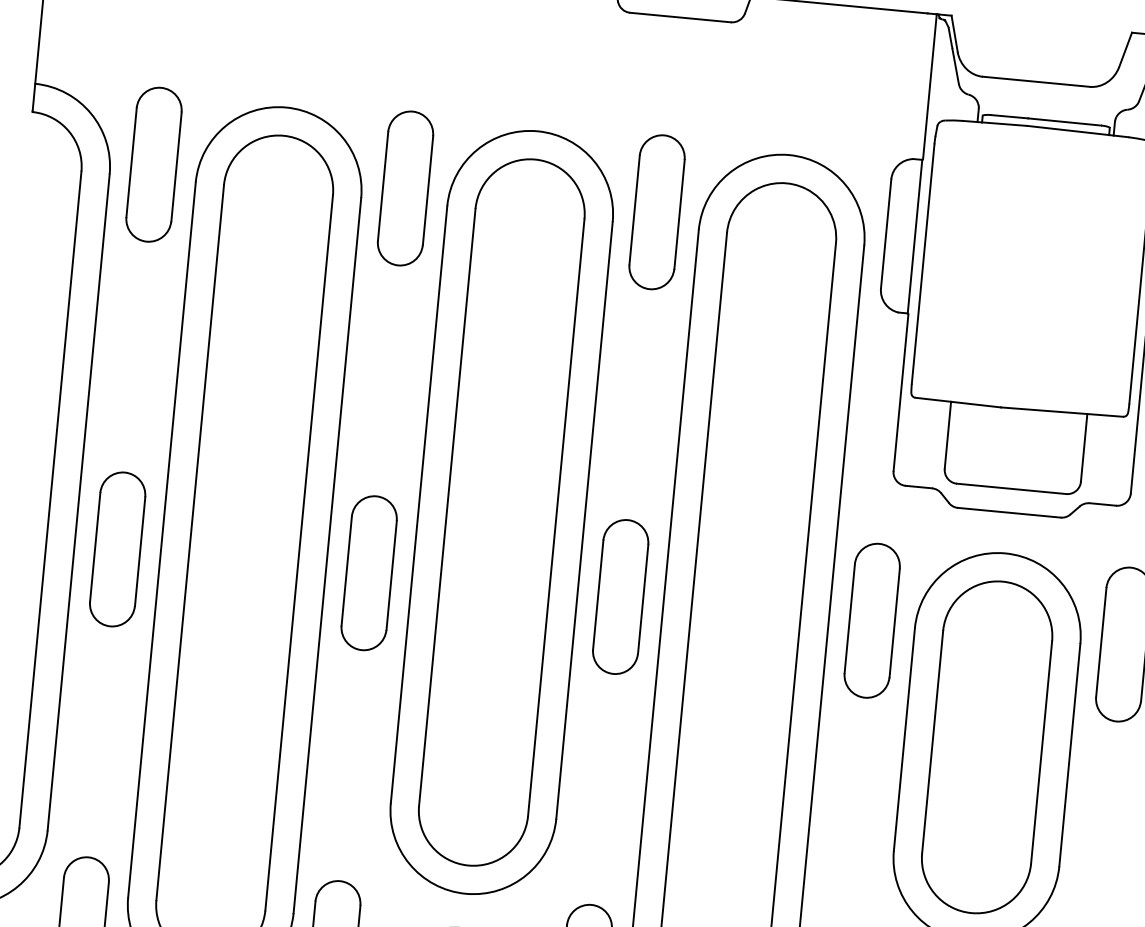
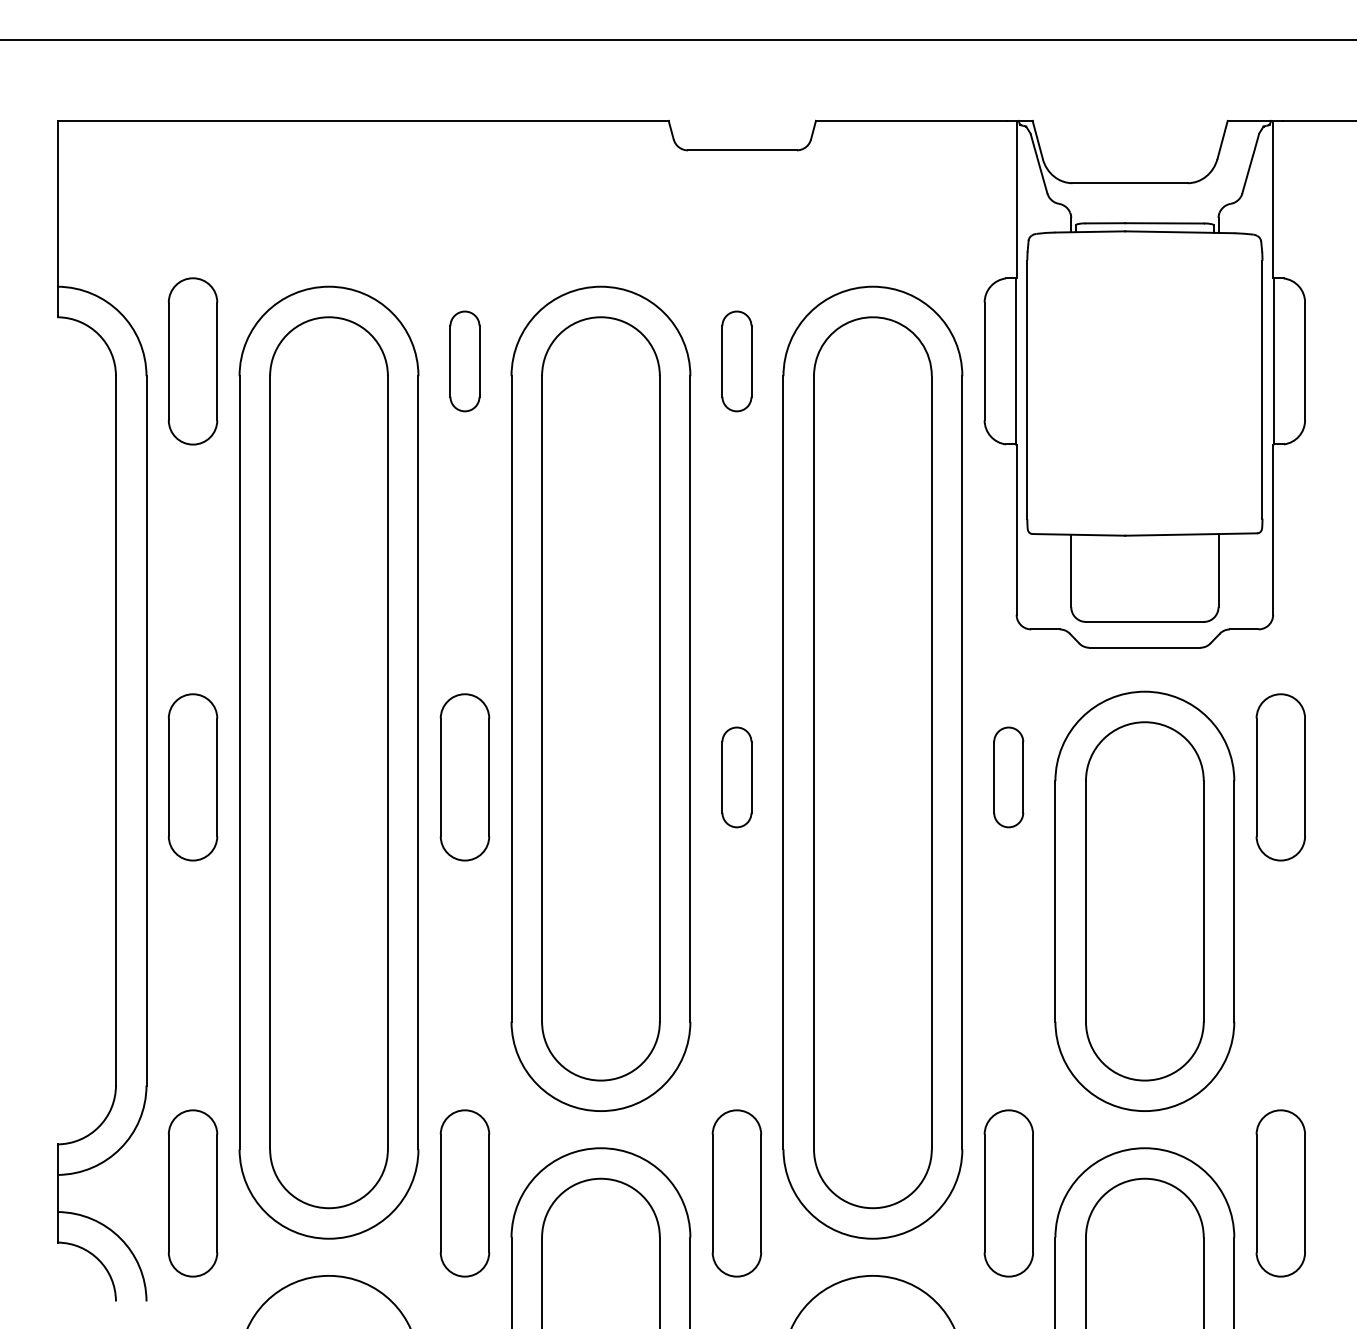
part: (405, 188) -> (464, 361), size x0.6
part: (656, 212) -> (736, 361), size x0.6
part: (620, 597) -> (736, 777), size x0.6
part: (871, 620) -> (1008, 777), size x0.6

